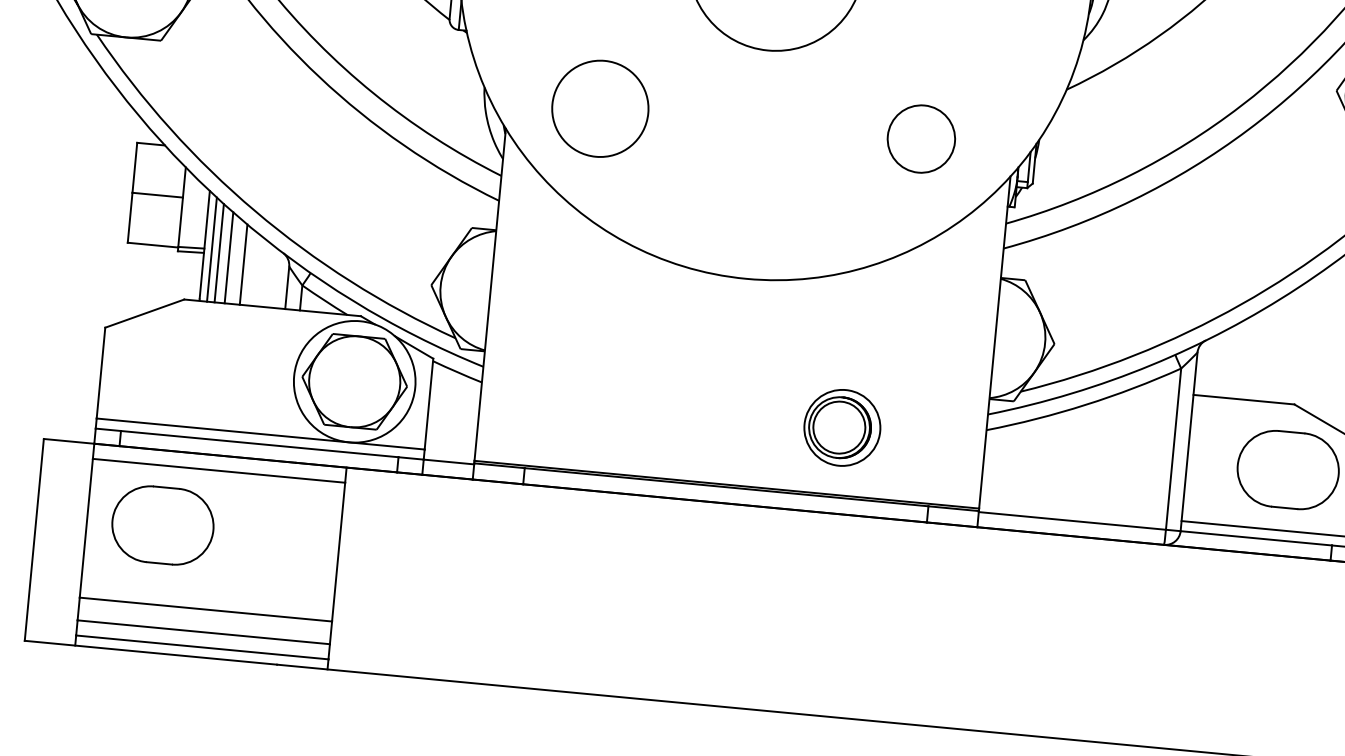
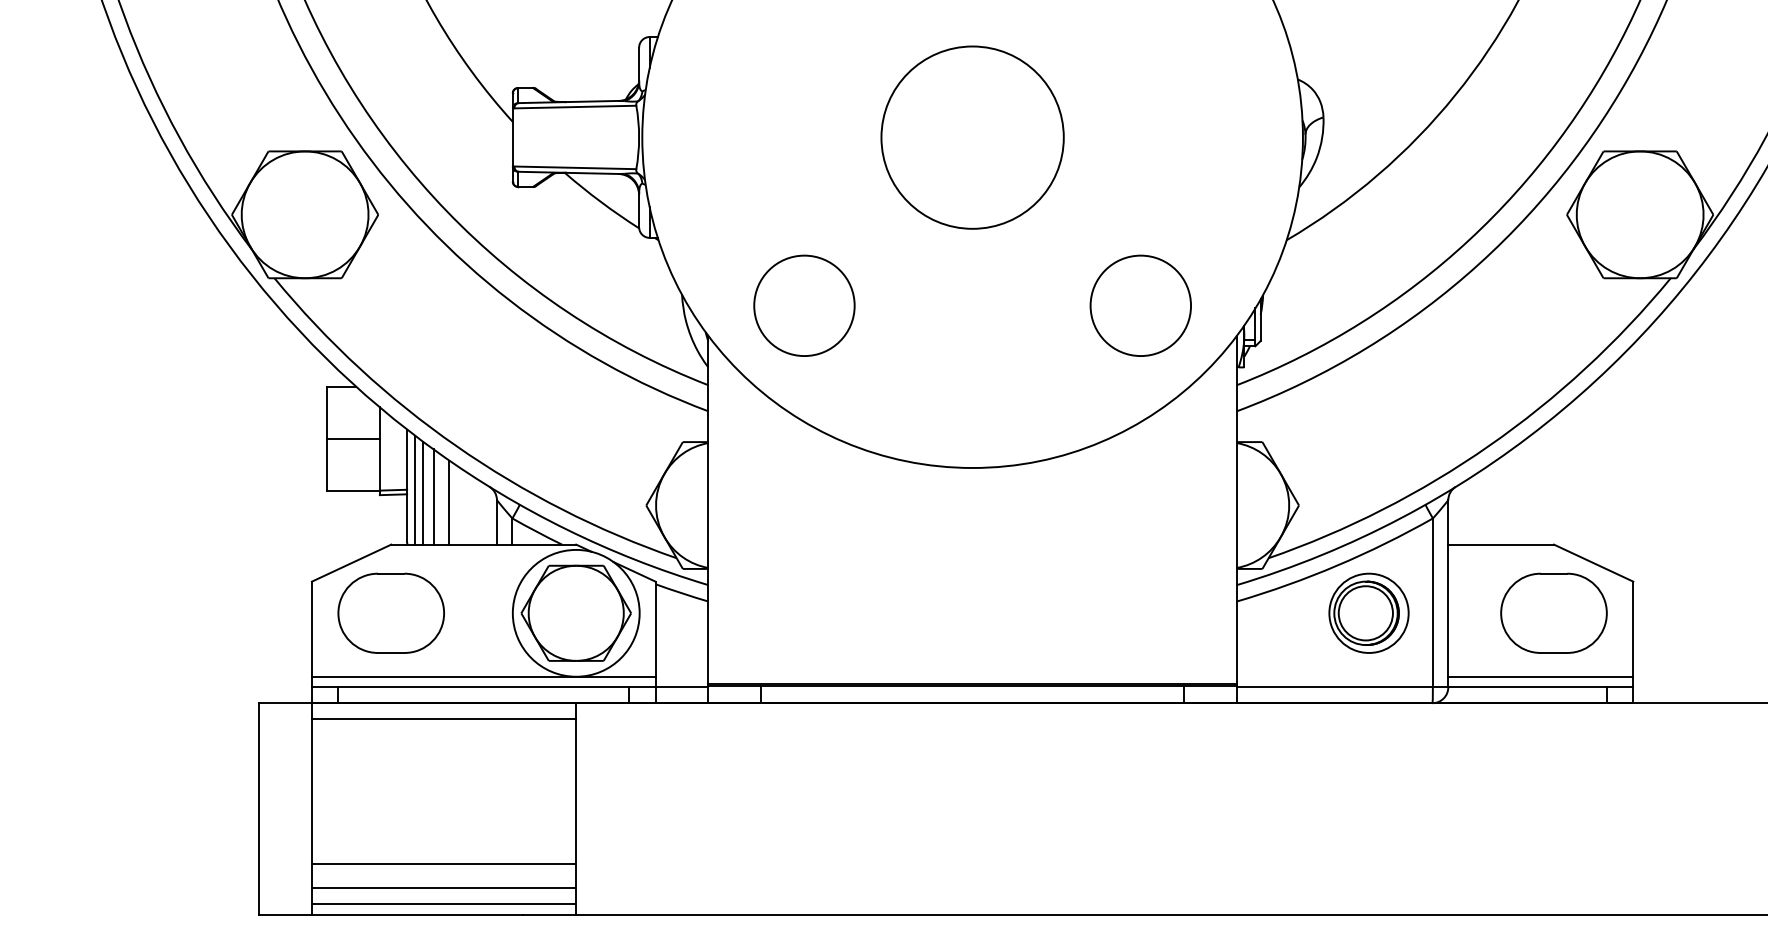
circle: (921, 138) -> (1140, 305), size x1.43
part: (841, 427) -> (1368, 612), moved
part: (162, 524) -> (390, 612), moved

